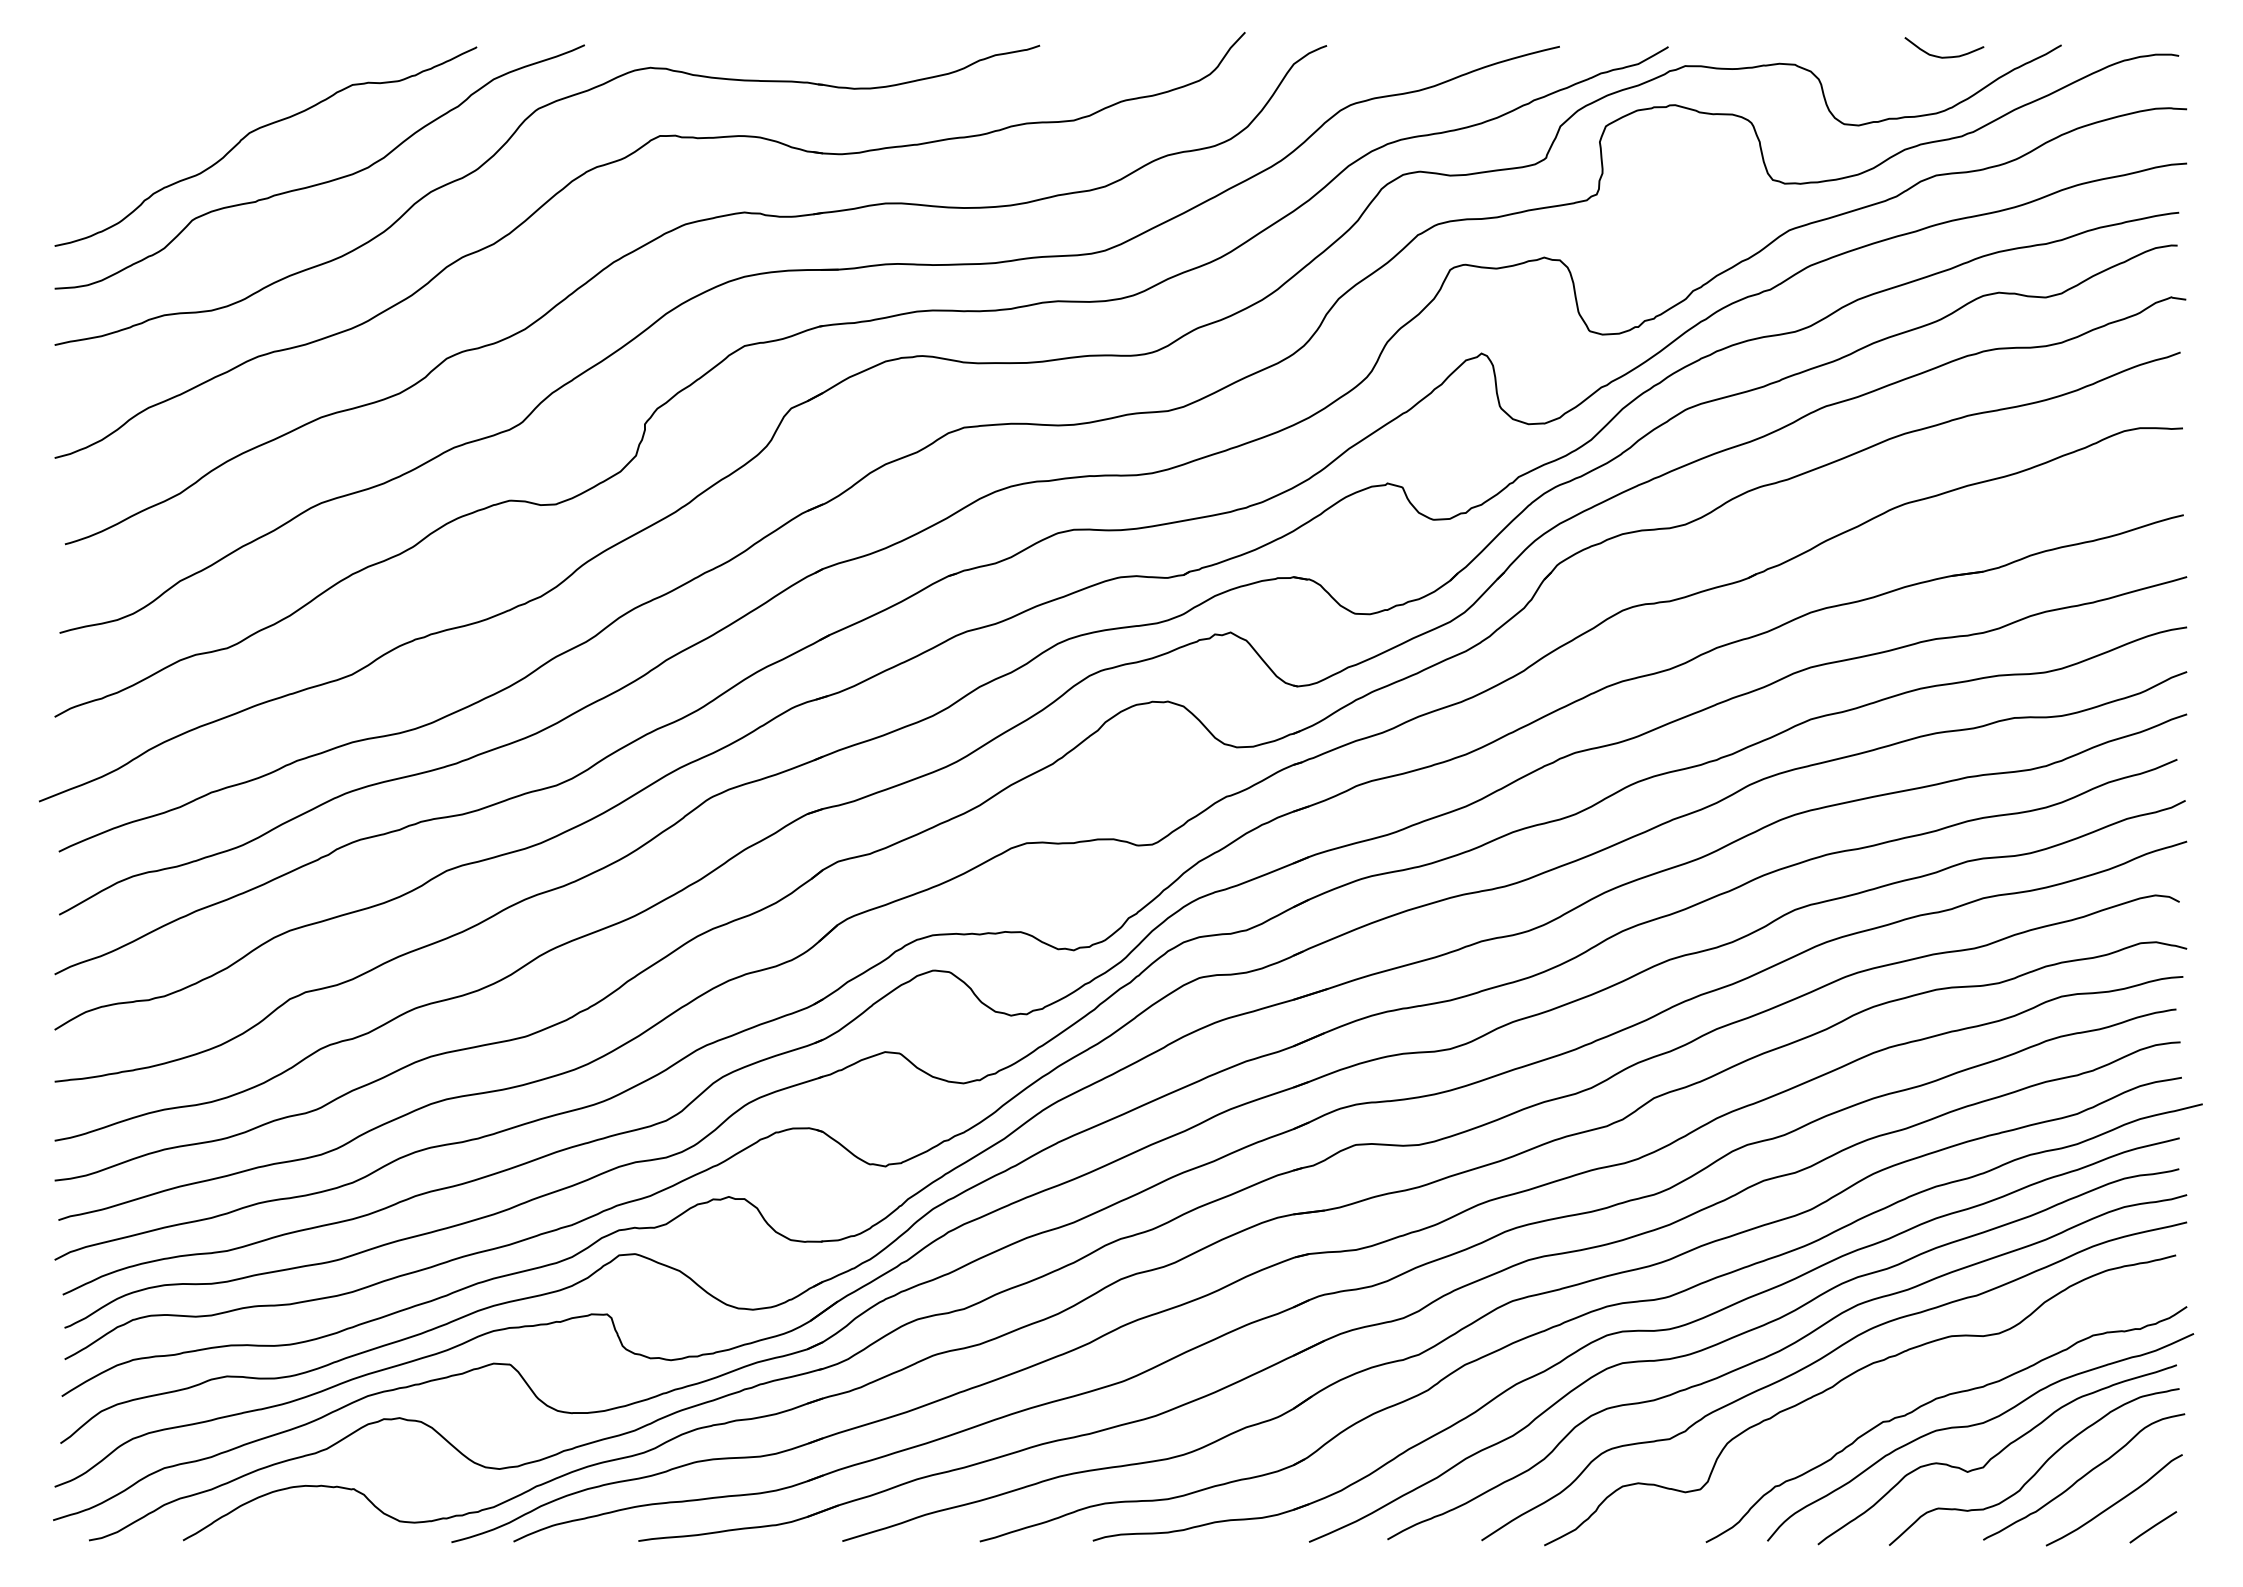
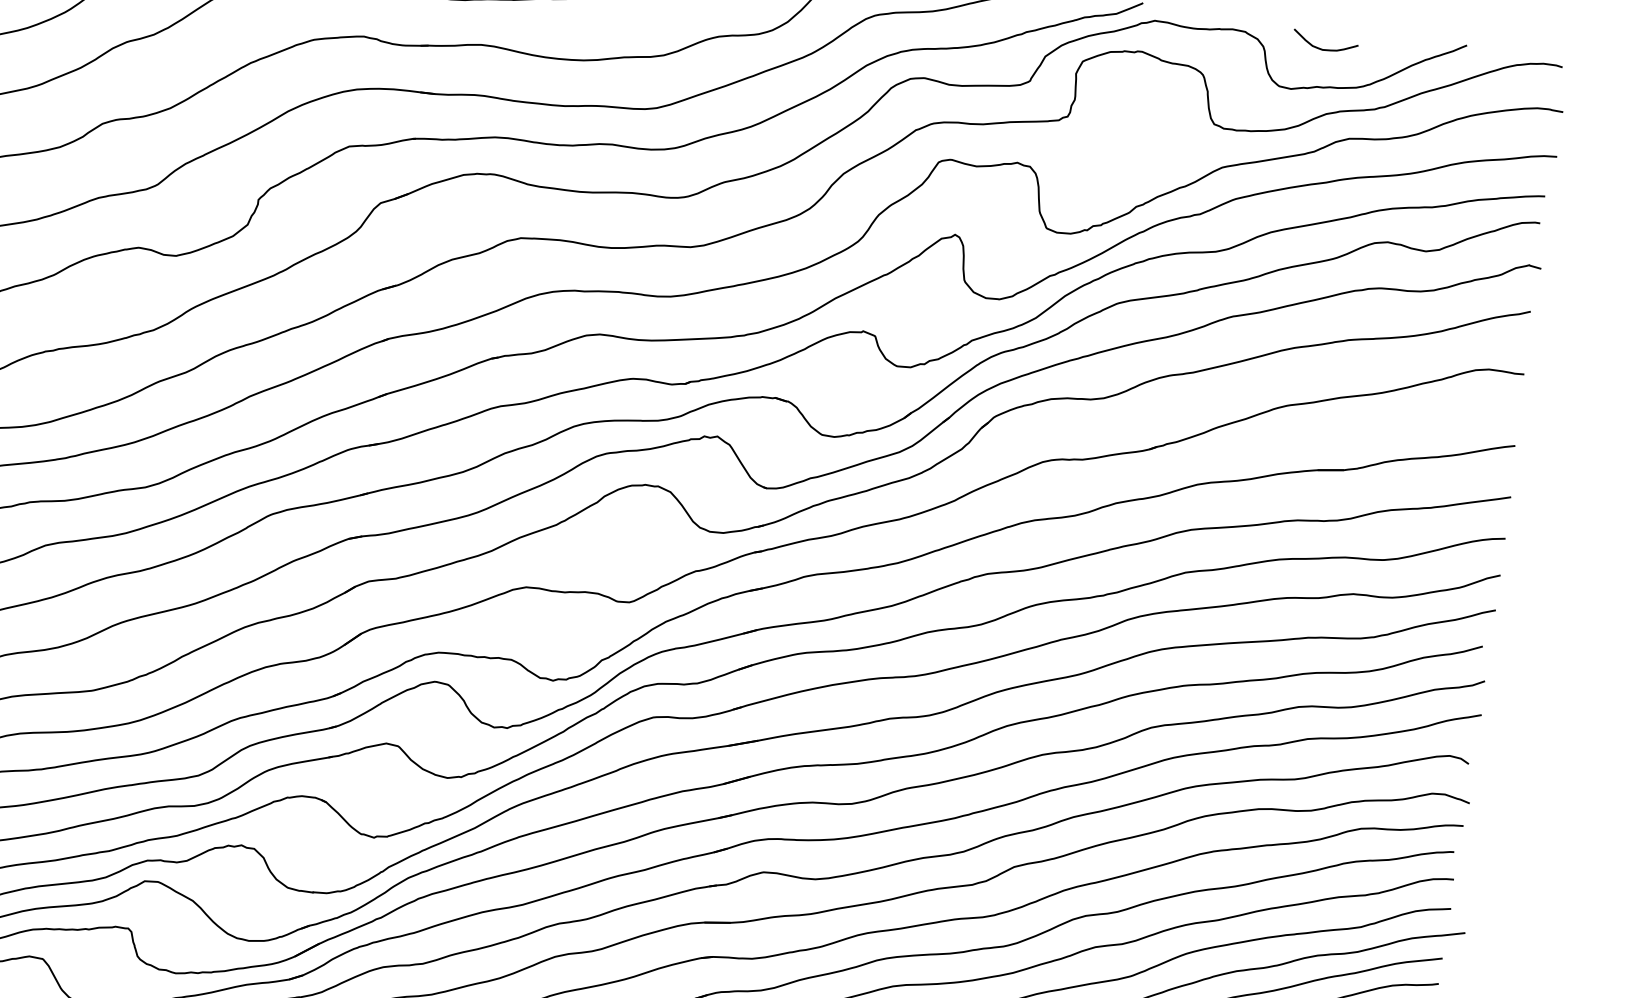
curve: (1944, 56) -> (1324, 49), moved

